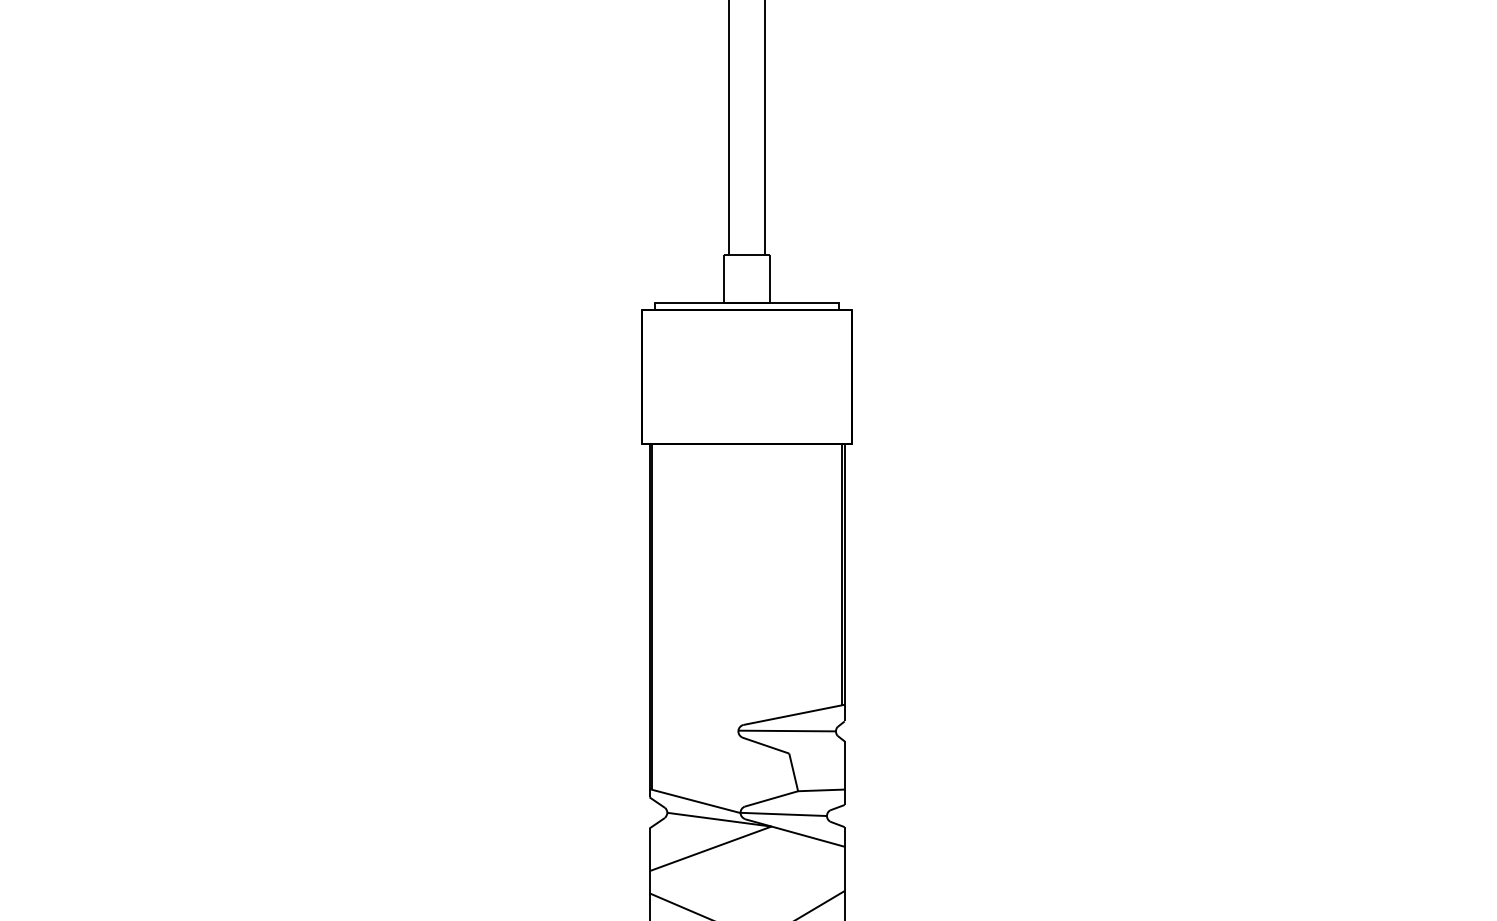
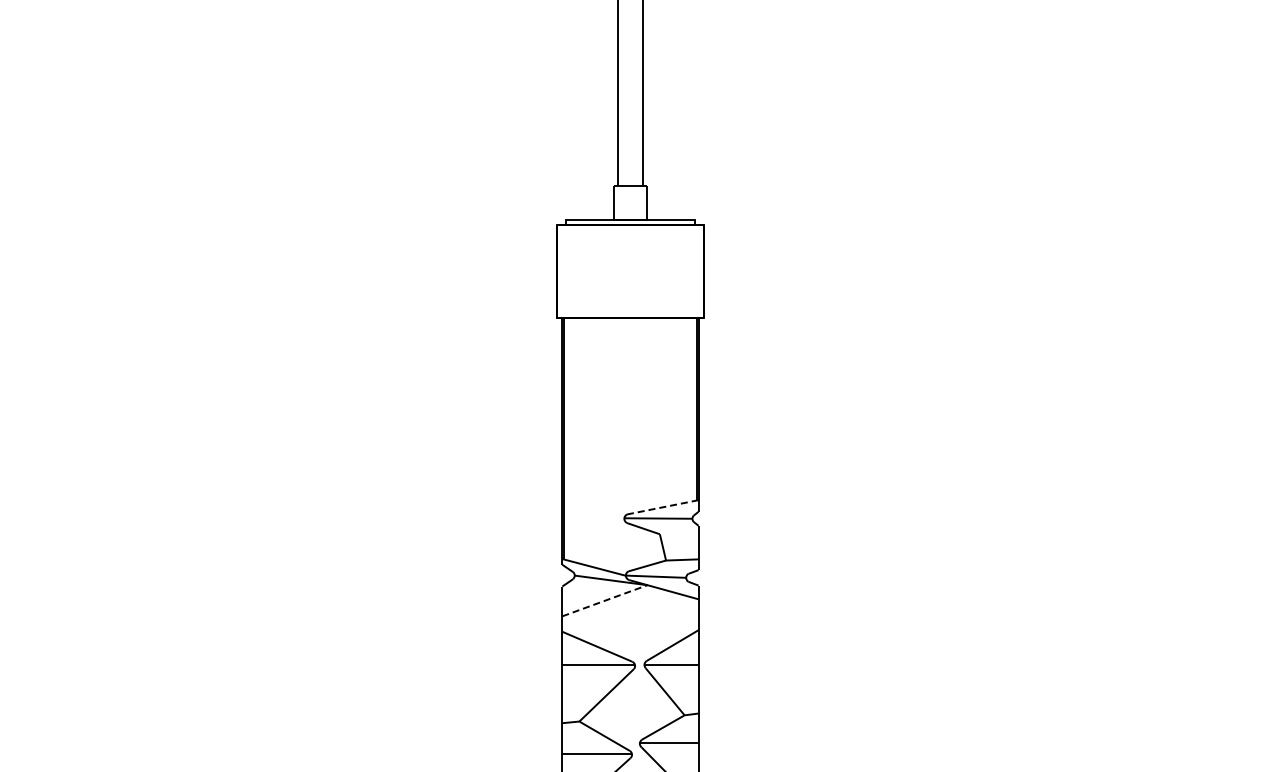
line: (793, 715) -> (662, 507), solid -> dashed
line: (711, 848) -> (605, 600), solid -> dashed

